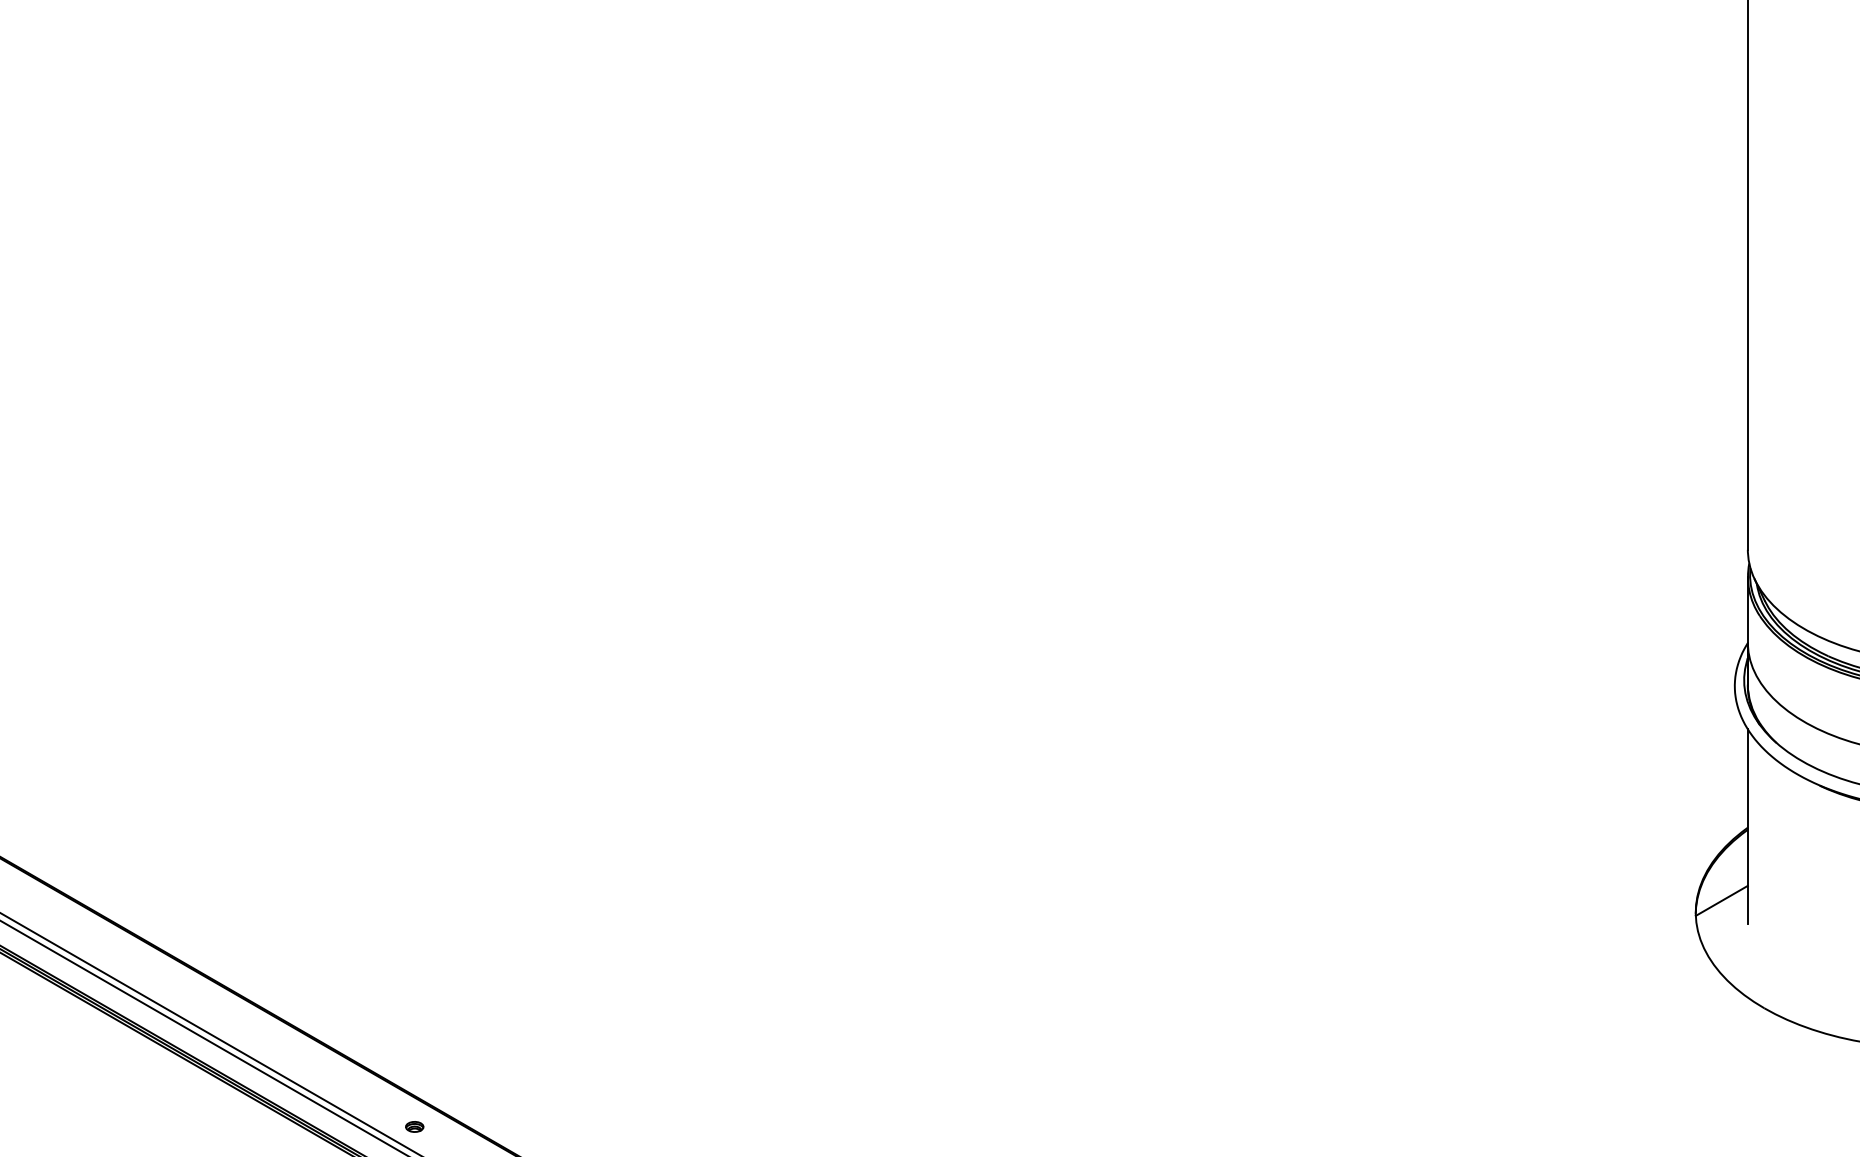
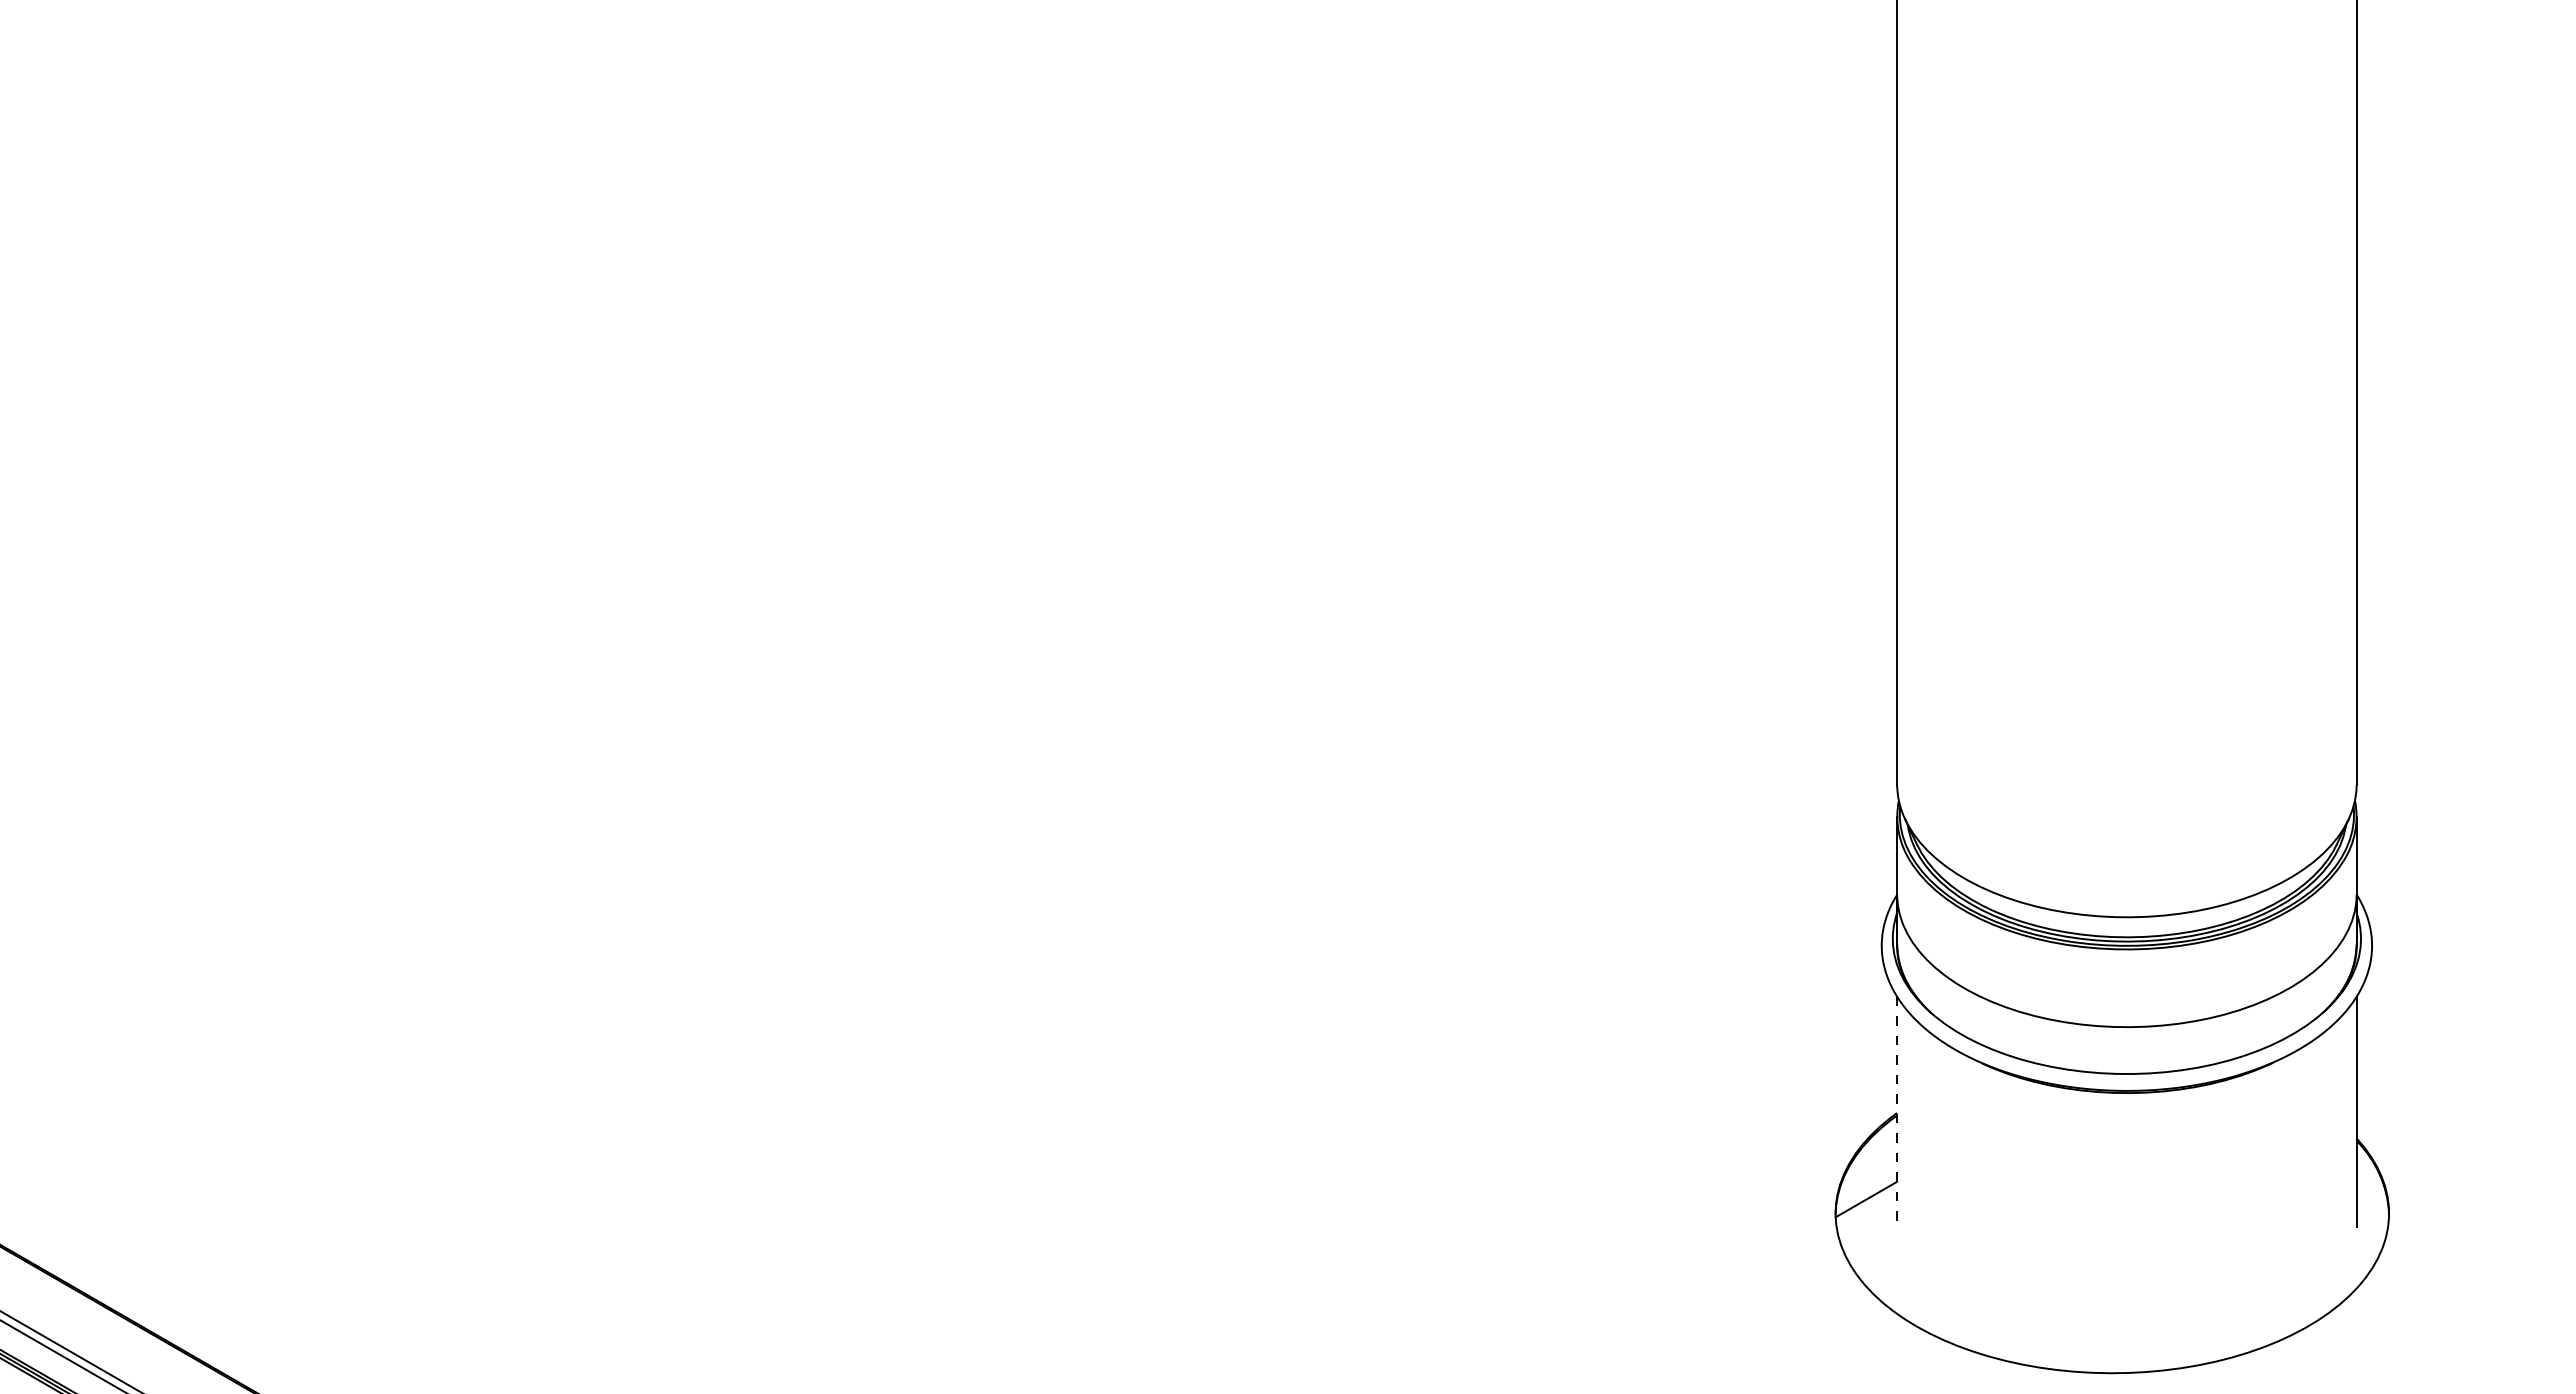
line: (1748, 827) -> (1897, 1112), solid -> dashed

